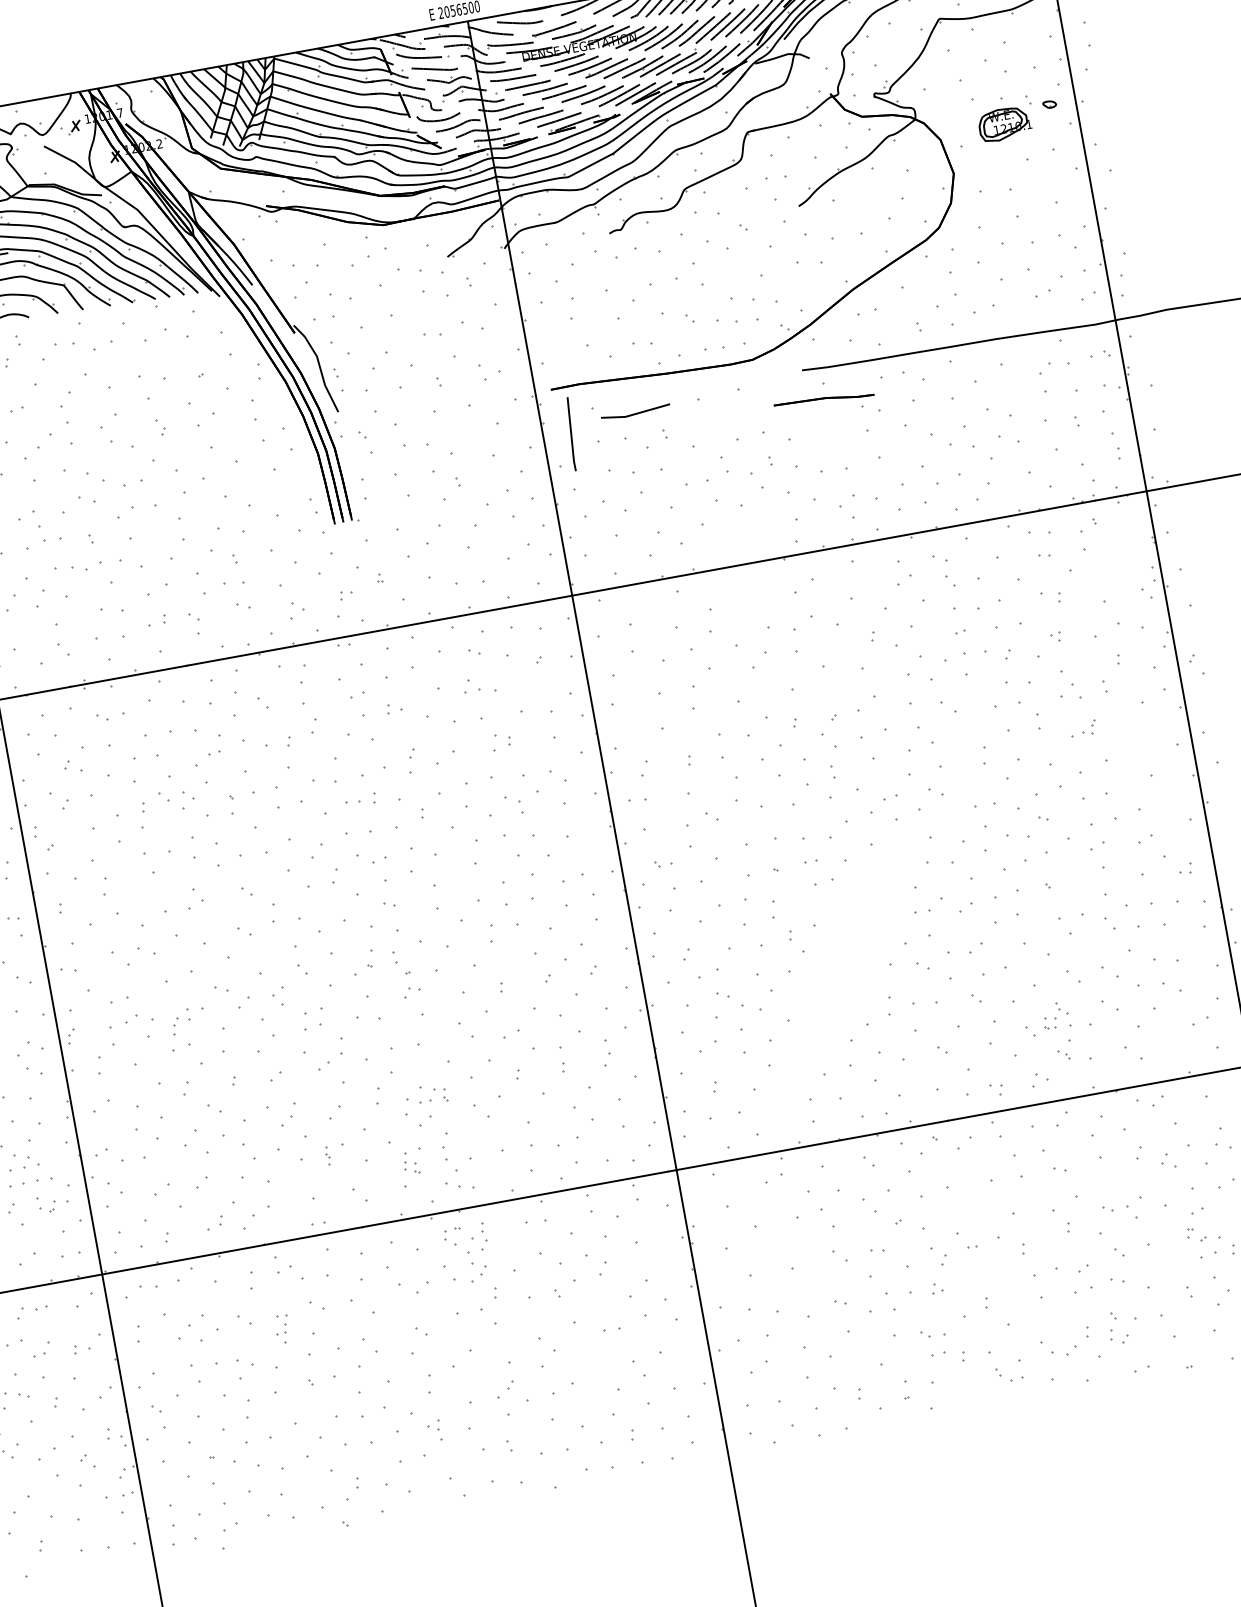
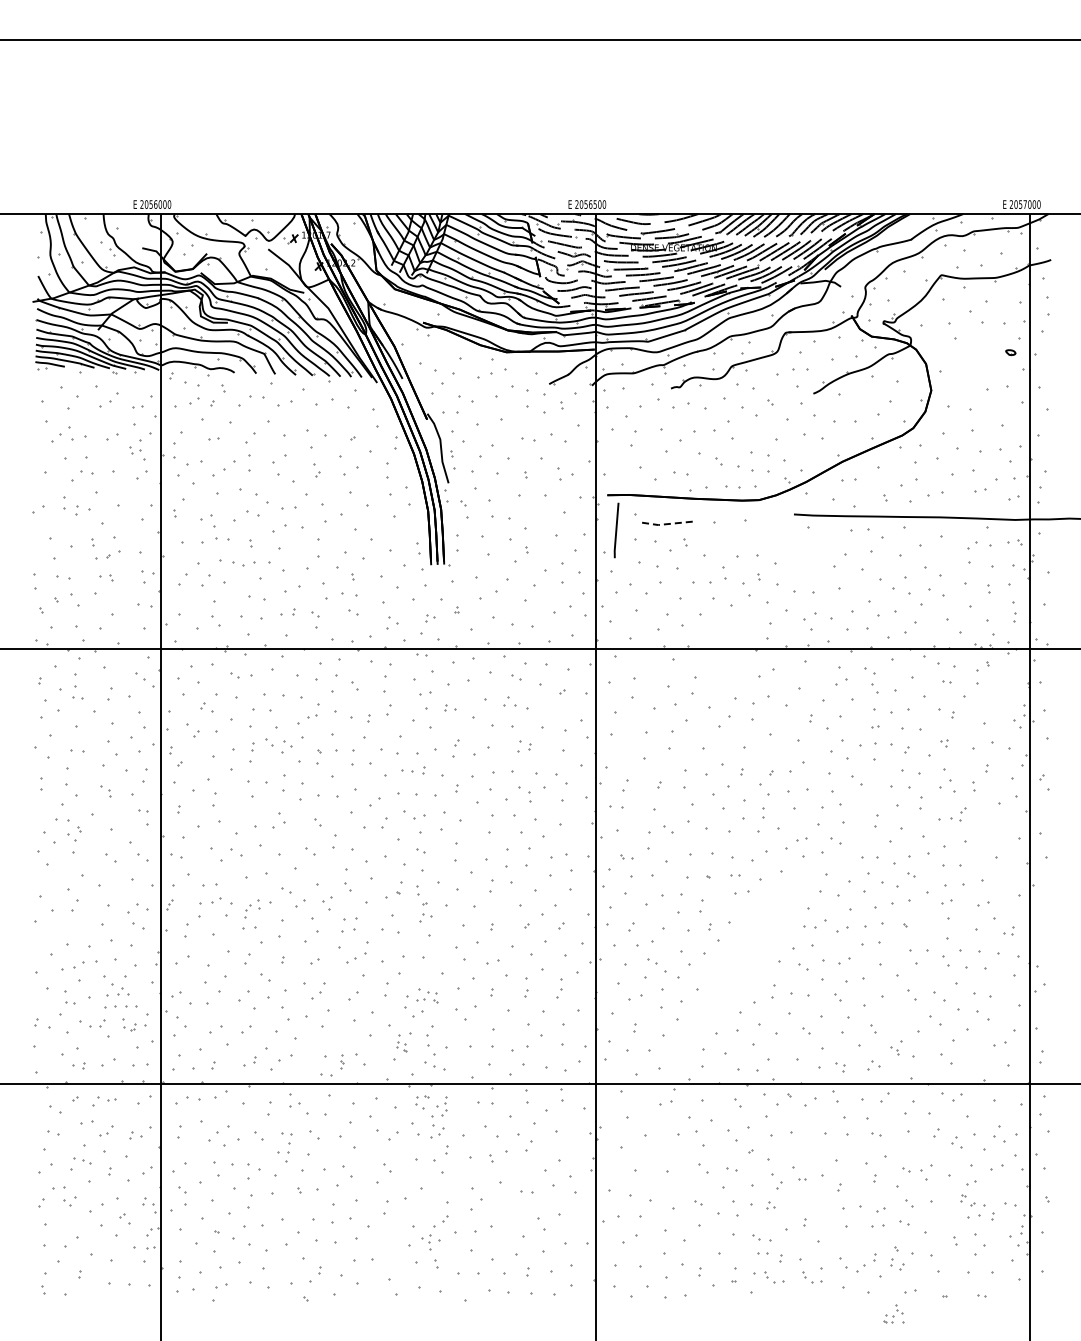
part: (1005, 117) -> (976, 356), removed
part: (824, 404) -> (805, 542), removed
line: (634, 414) -> (665, 524), solid -> dashed
part: (1083, 728) -> (952, 814), size x1.4
part: (1055, 1015) -> (893, 1313), moved
part: (328, 1155) -> (342, 1061), moved
part: (282, 1328) -> (285, 1147), size x1.4
part: (959, 1383) -> (774, 1277), added
part: (434, 1430) -> (426, 1242), moved

